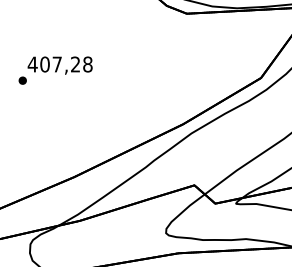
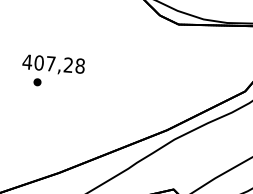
part: (22, 80) -> (37, 82), moved

